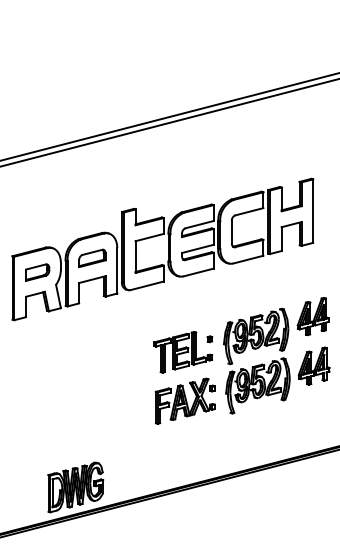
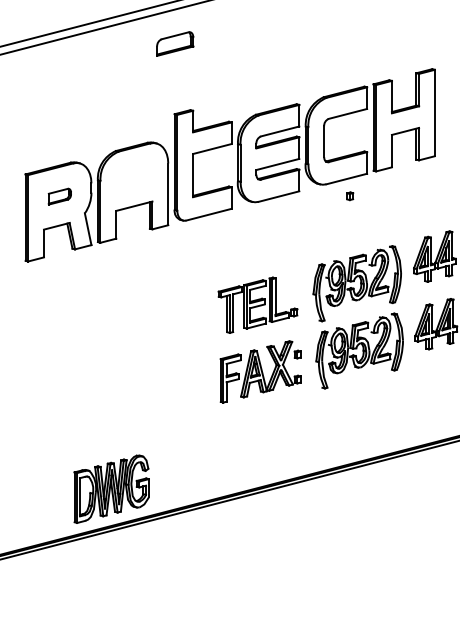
part: (92, 258) -> (175, 44), moved
part: (37, 272) -> (59, 196), size x0.7
part: (209, 339) -> (349, 196), moved

